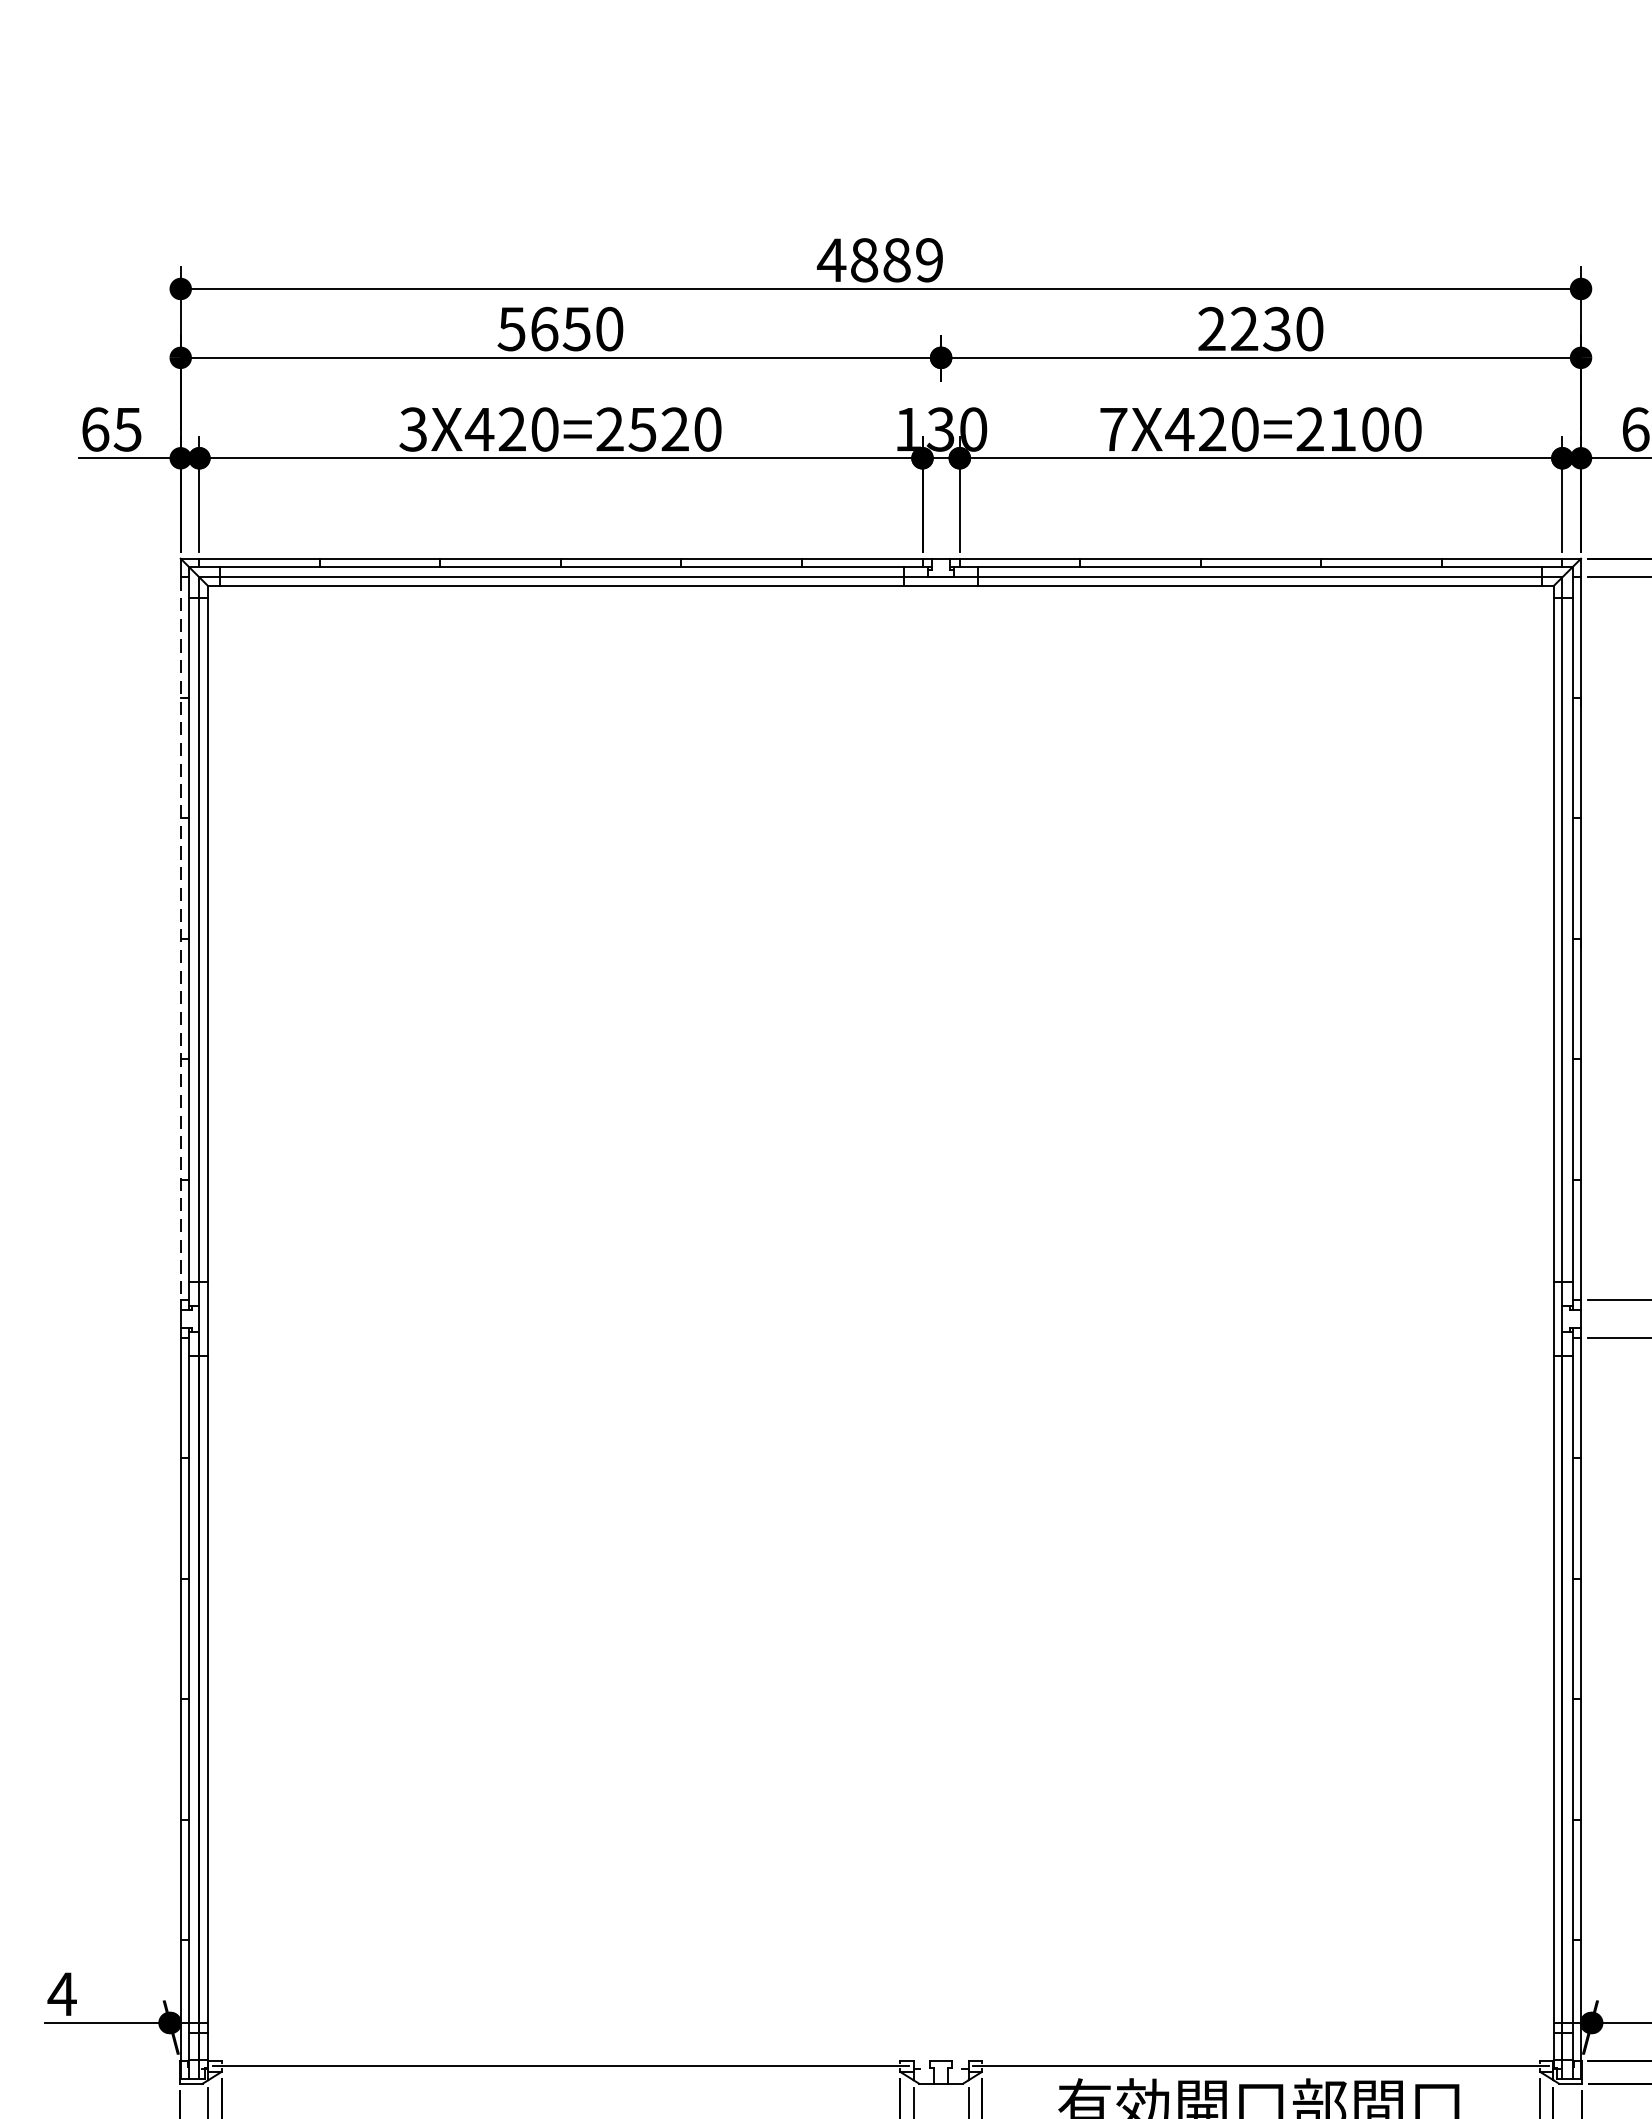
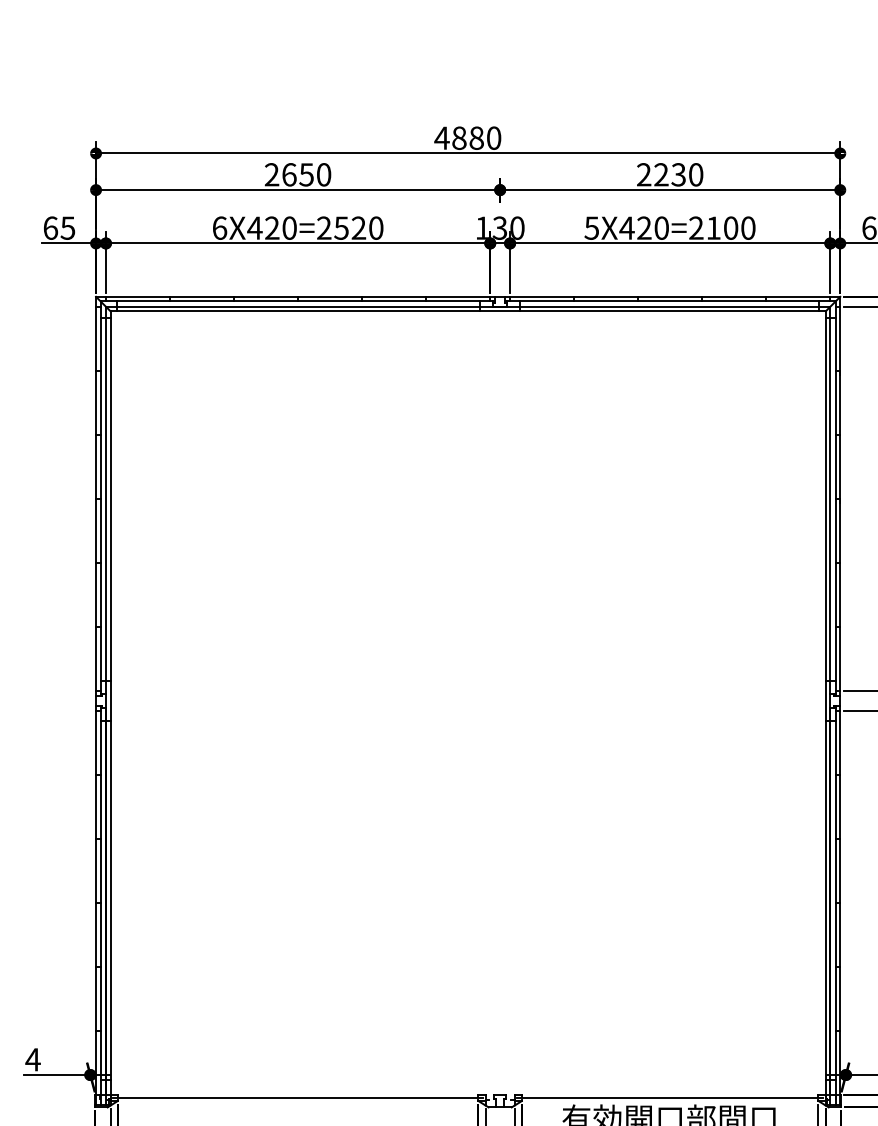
text: (928, 258) -> (493, 137), 4889 -> 4880
text: (510, 328) -> (271, 174), 5650 -> 2650
text: (412, 428) -> (219, 227), 3X420=2520 -> 6X420=2520
text: (1112, 428) -> (591, 227), 7X420=2100 -> 5X420=2100
line: (181, 940) -> (96, 499), dashed -> solid

